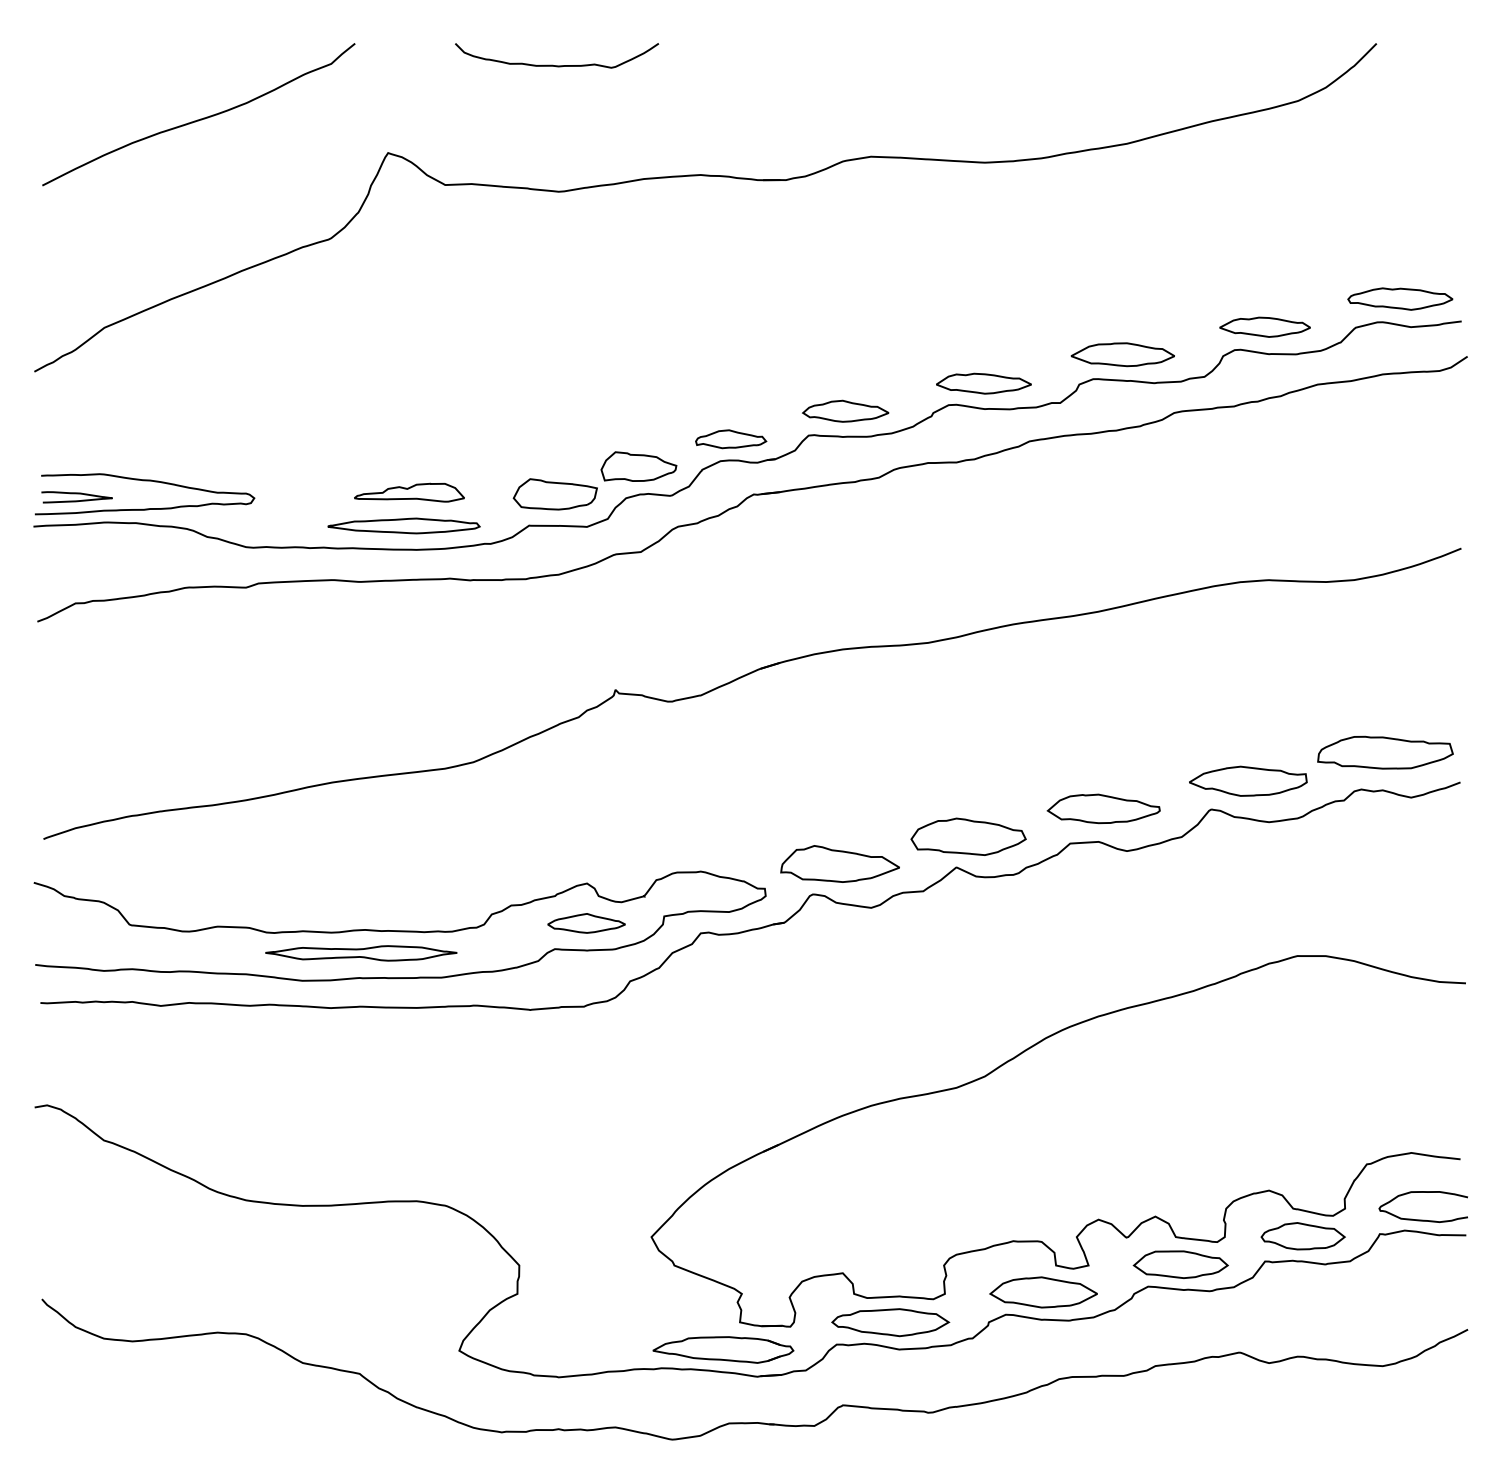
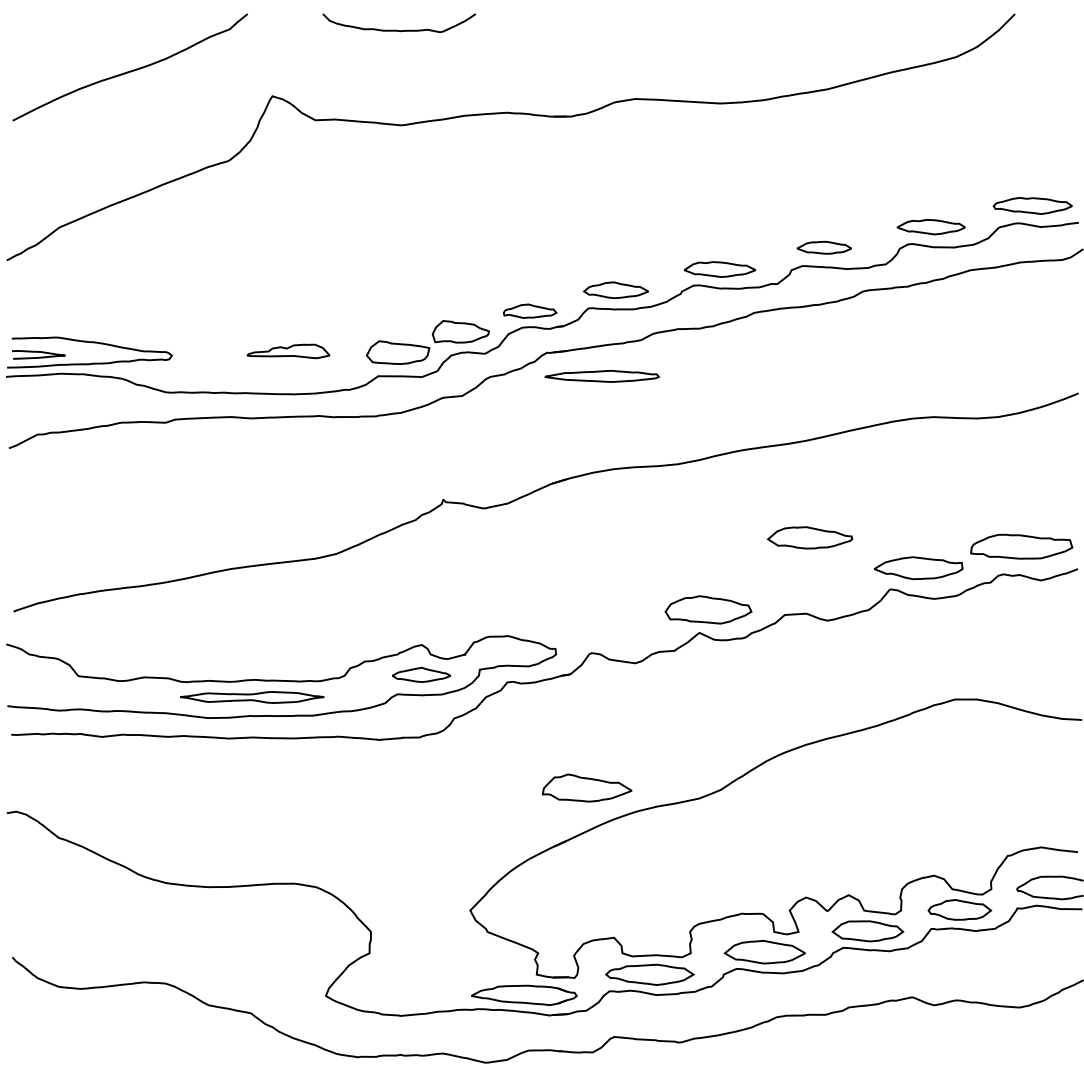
part: (1122, 354) -> (824, 247), size x0.7
part: (403, 525) -> (601, 376), moved
part: (1103, 808) -> (809, 537), moved
part: (839, 863) -> (586, 787), moved

